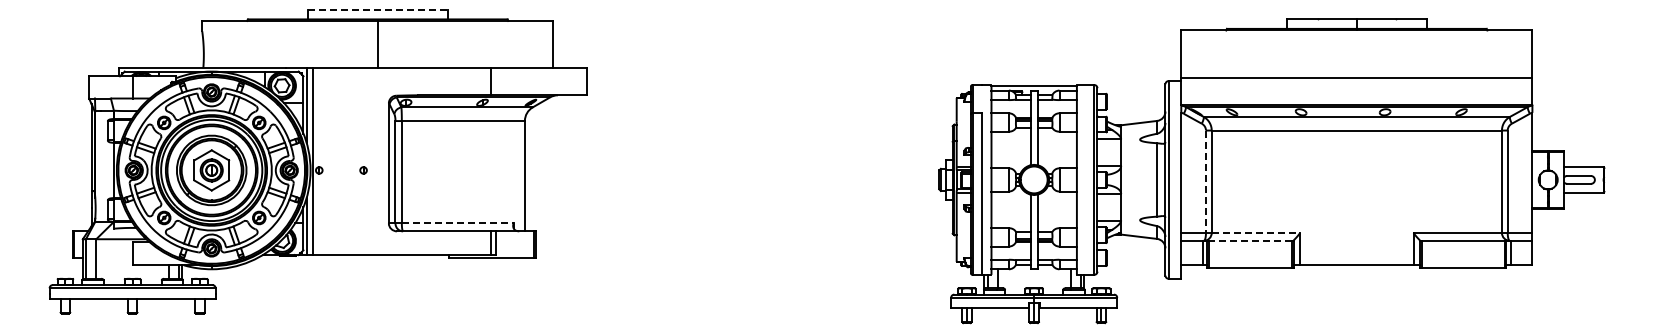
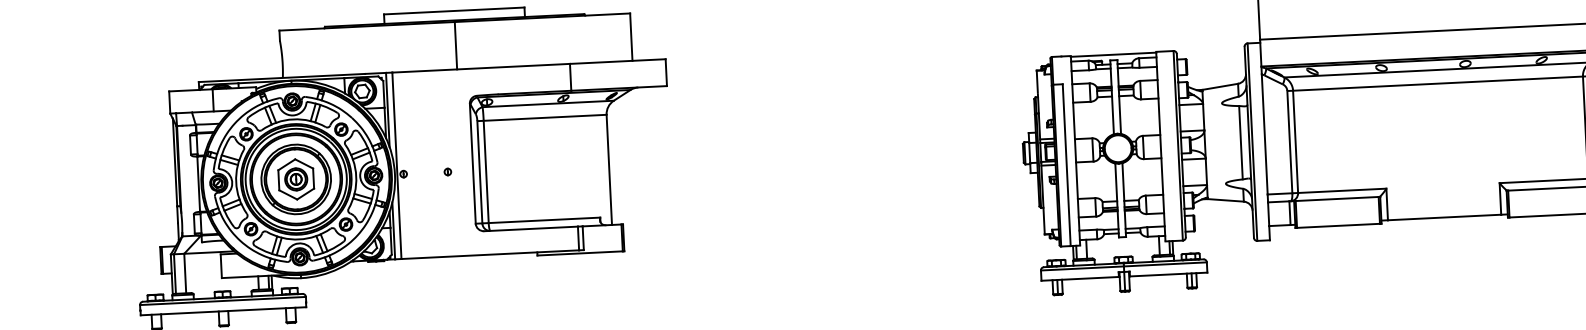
line: (378, 9) -> (454, 10), dashed -> solid
line: (1205, 182) -> (1289, 142), dashed -> solid
line: (457, 223) -> (544, 220), dashed -> solid
line: (1256, 232) -> (1342, 190), dashed -> solid
line: (1250, 240) -> (1337, 198), dashed -> solid

